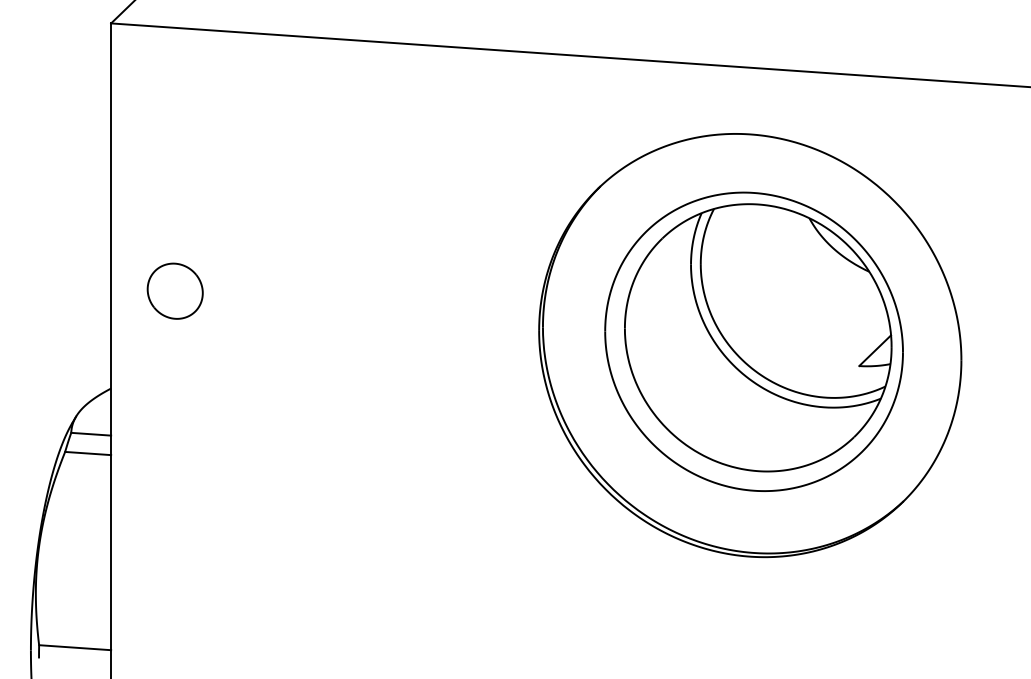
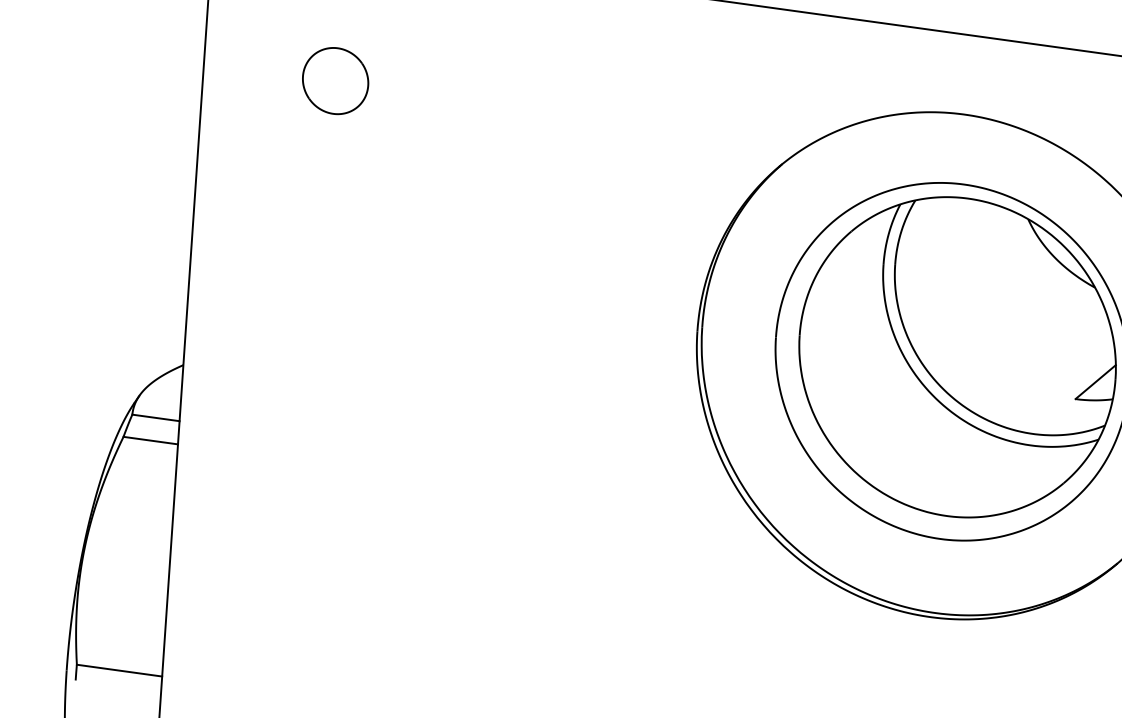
part: (174, 290) -> (334, 80), moved

